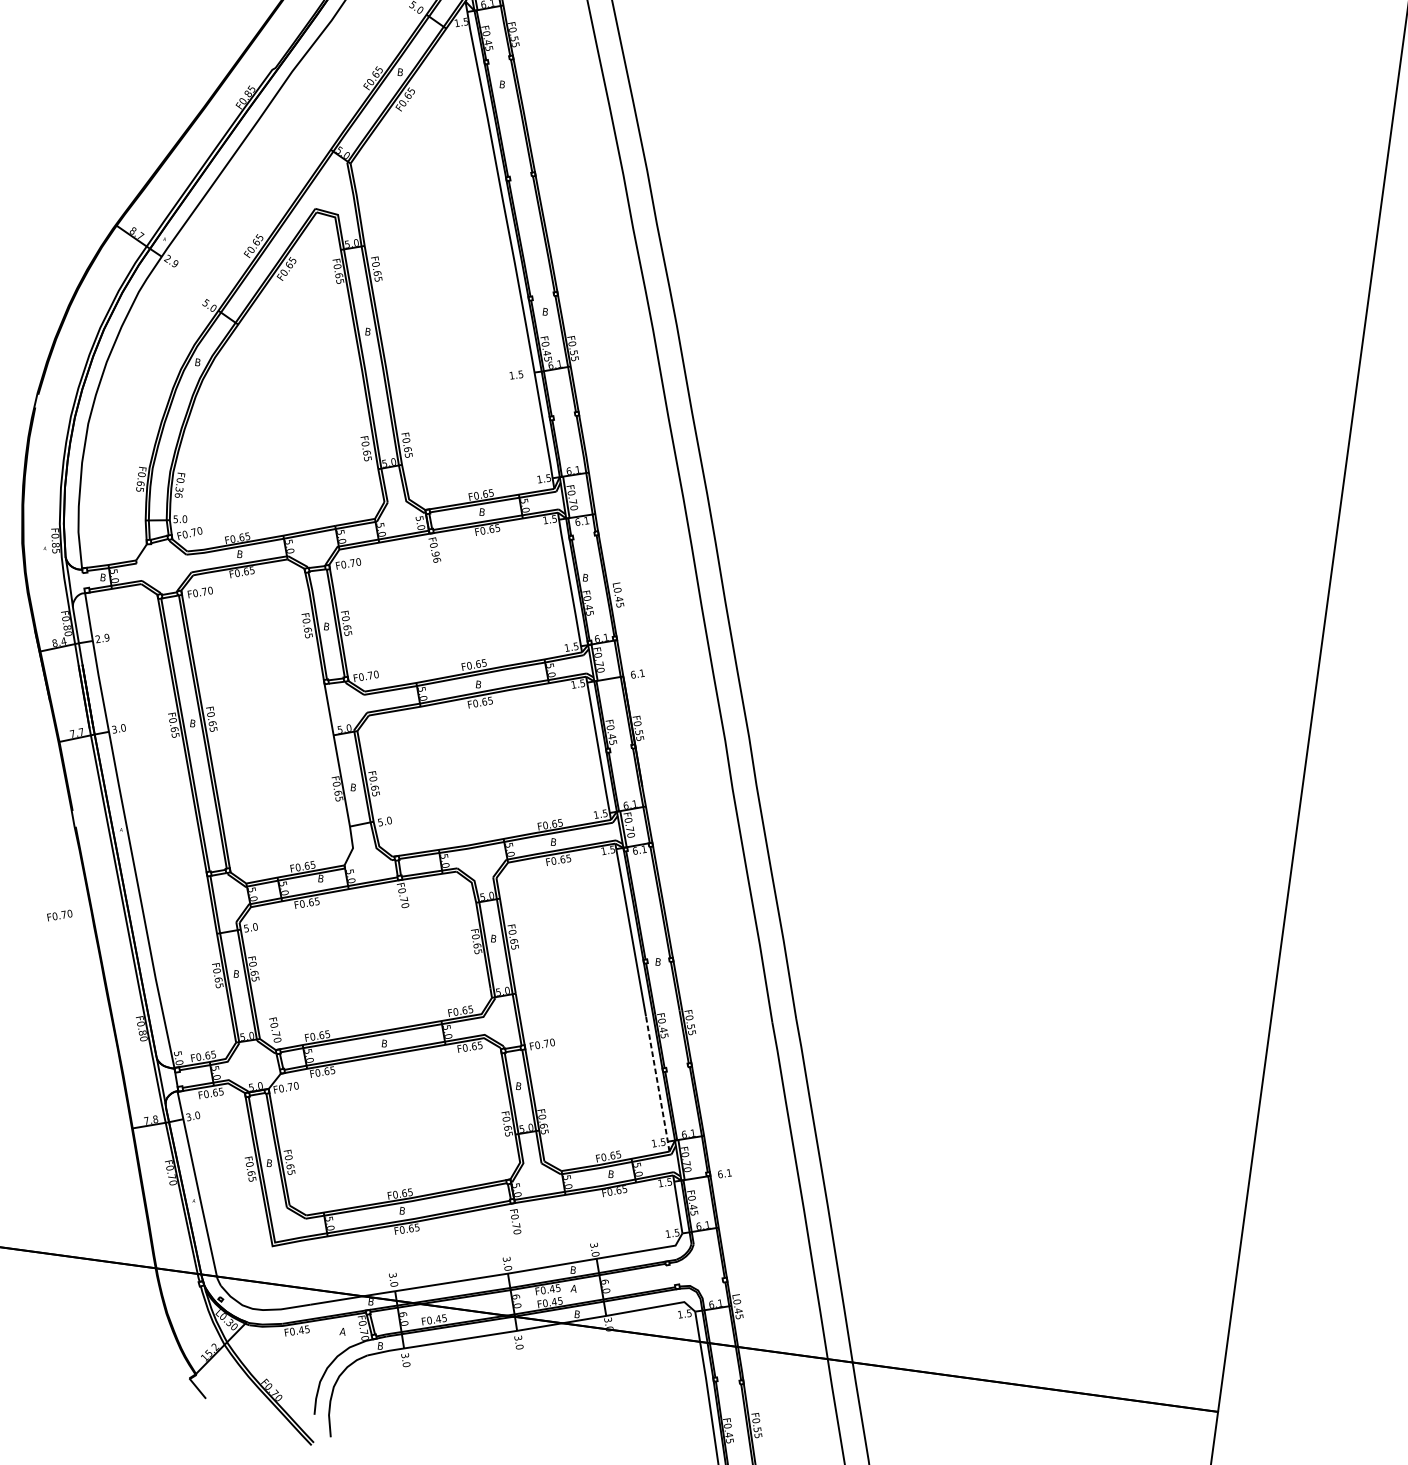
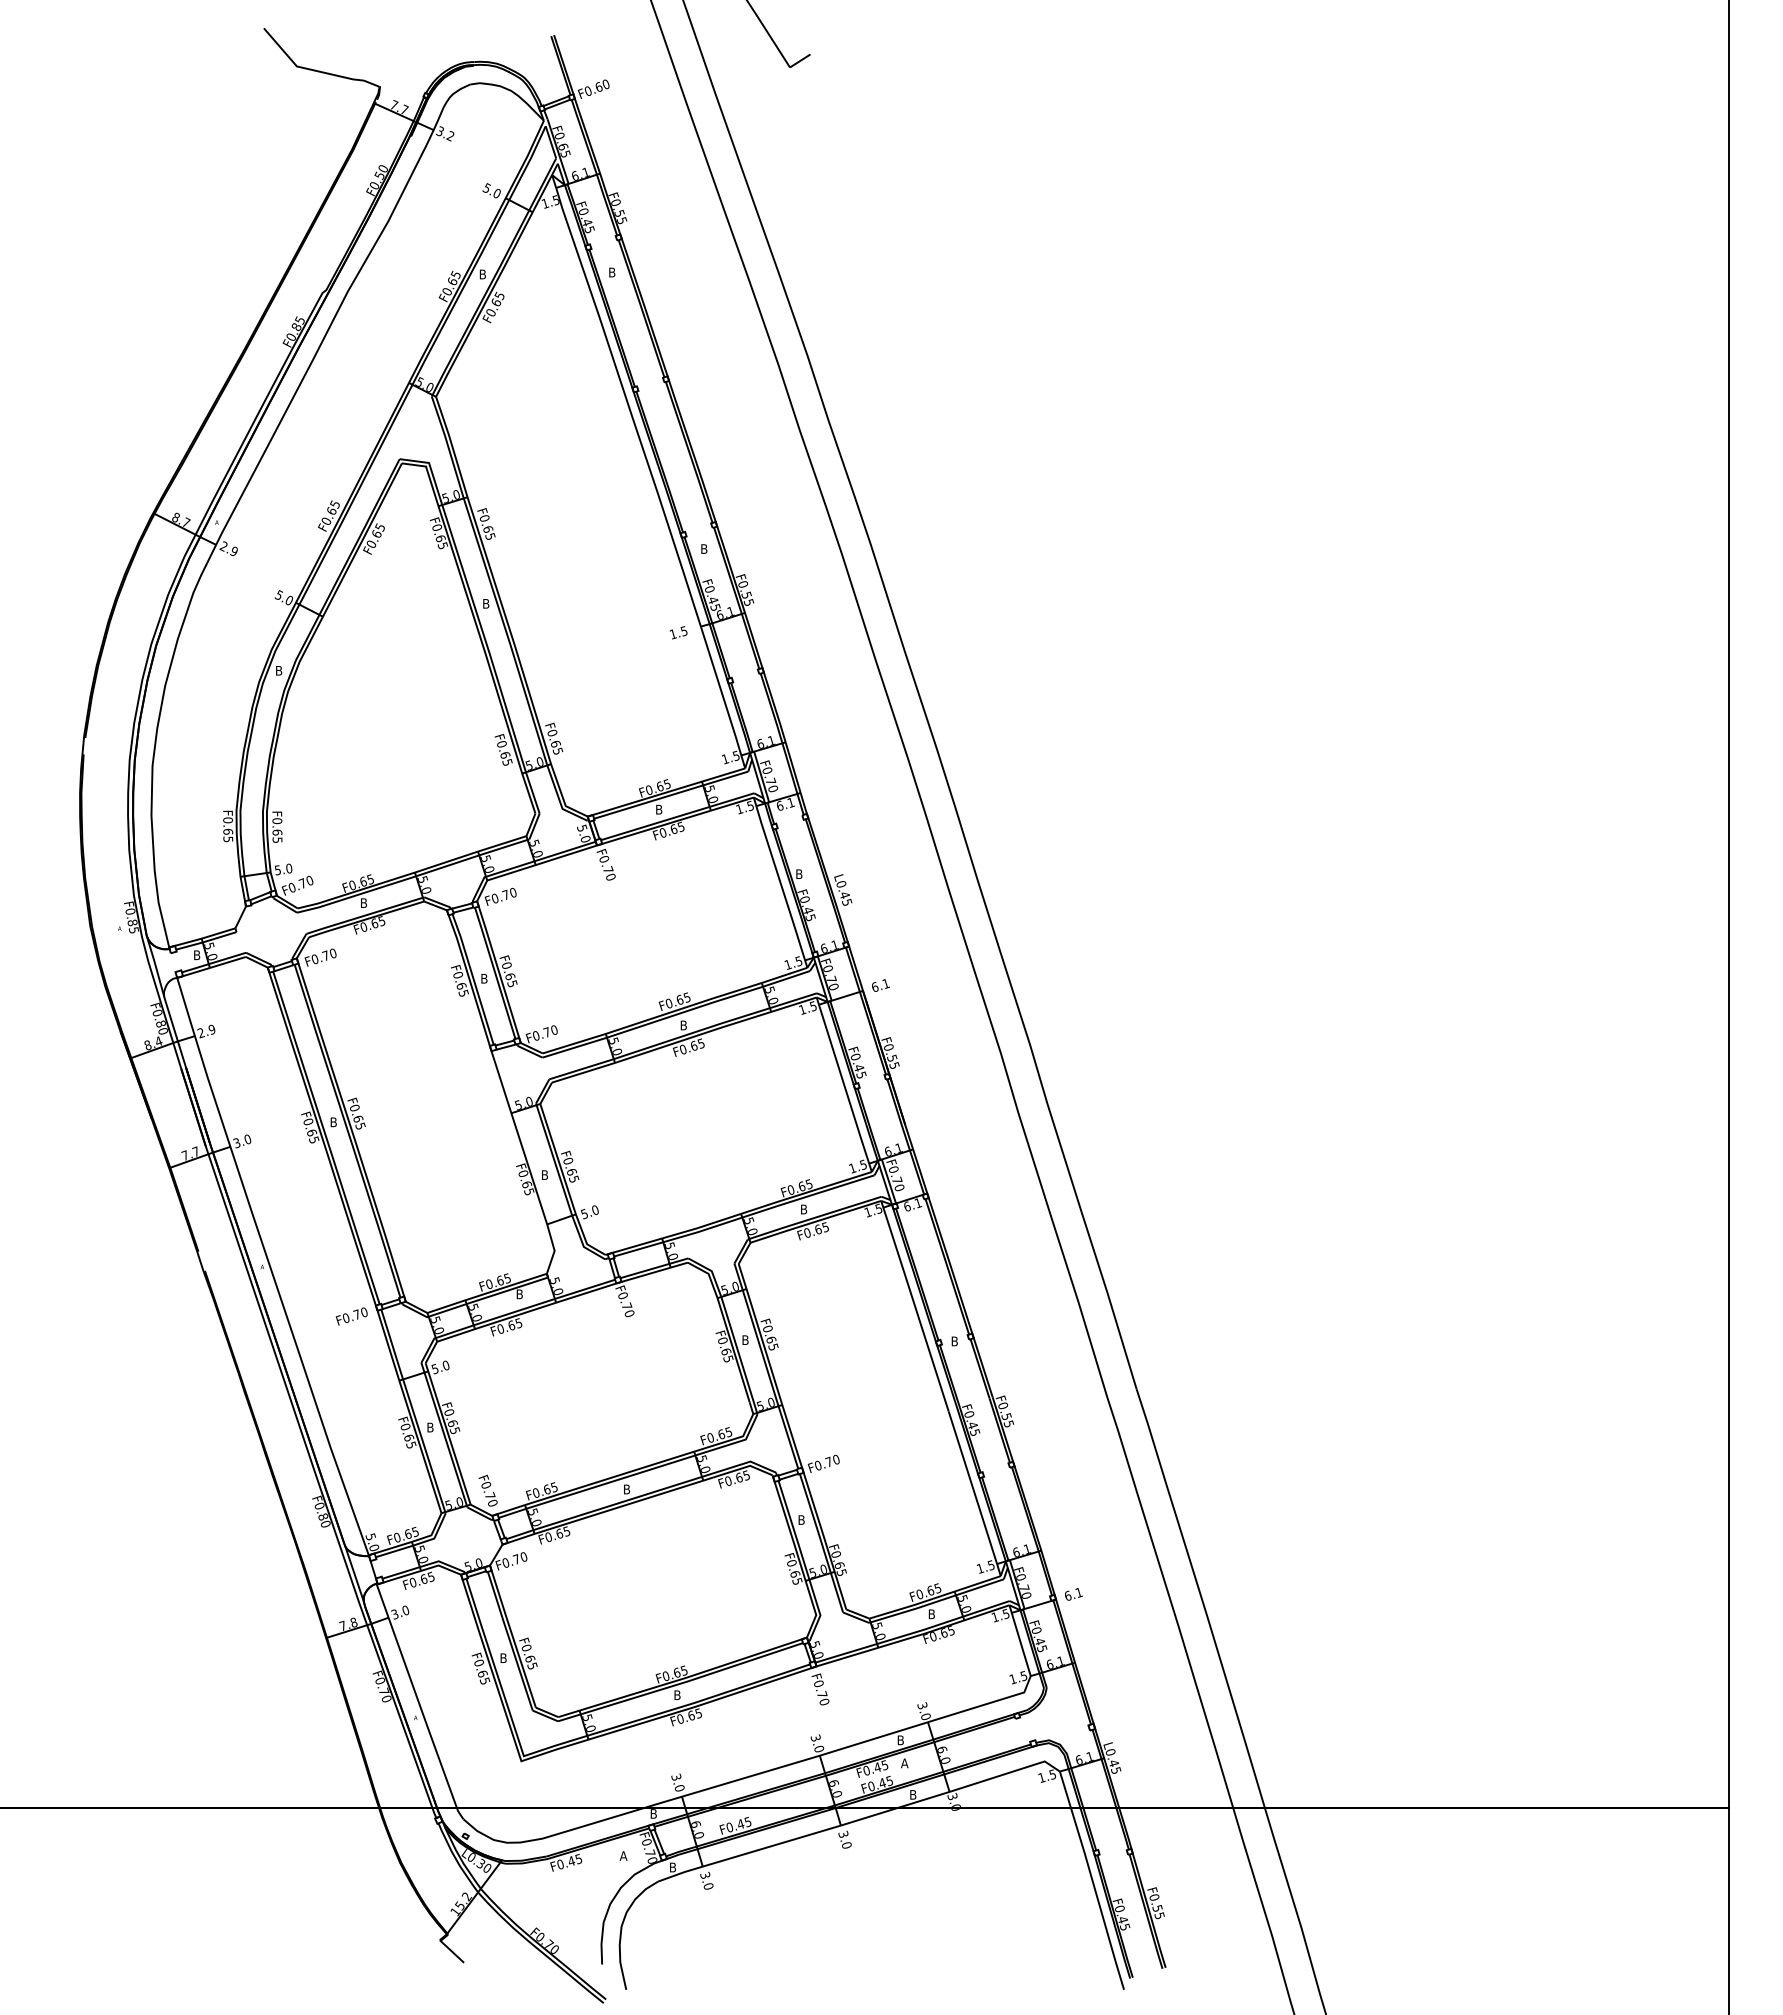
text: (179, 492) -> (277, 836), F0.36 -> F0.65
text: (436, 557) -> (609, 873), F0.96 -> F0.70
text: (59, 915) -> (351, 1316), moved
line: (657, 1083) -> (974, 1493), dashed -> solid

